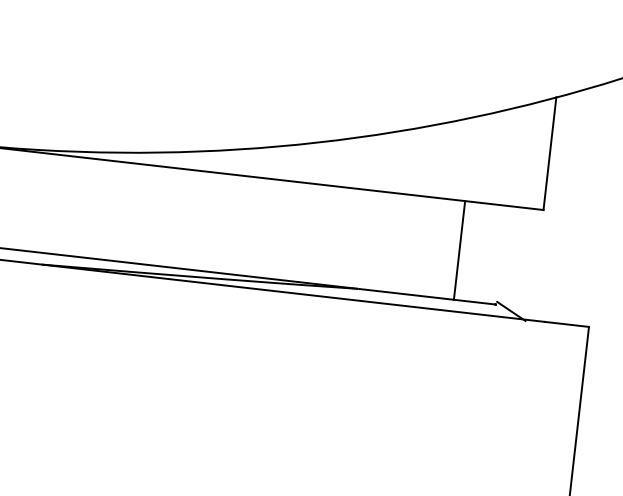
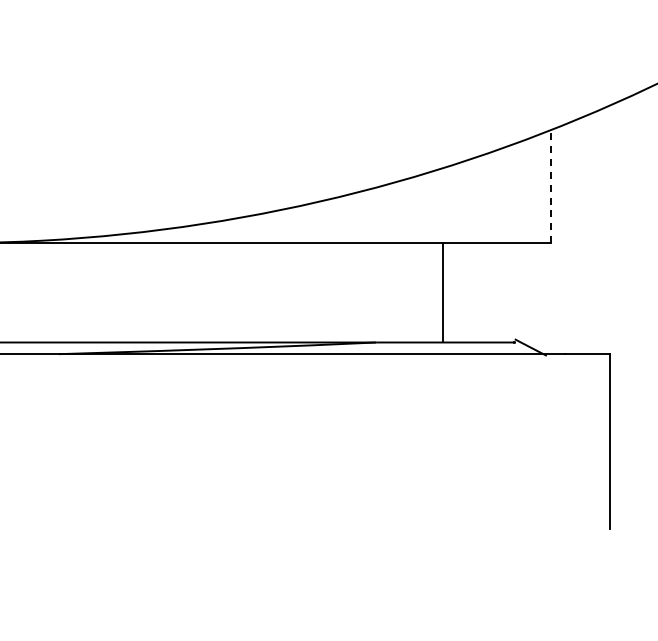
line: (550, 153) -> (551, 186), solid -> dashed
line: (459, 250) -> (443, 292), moved

